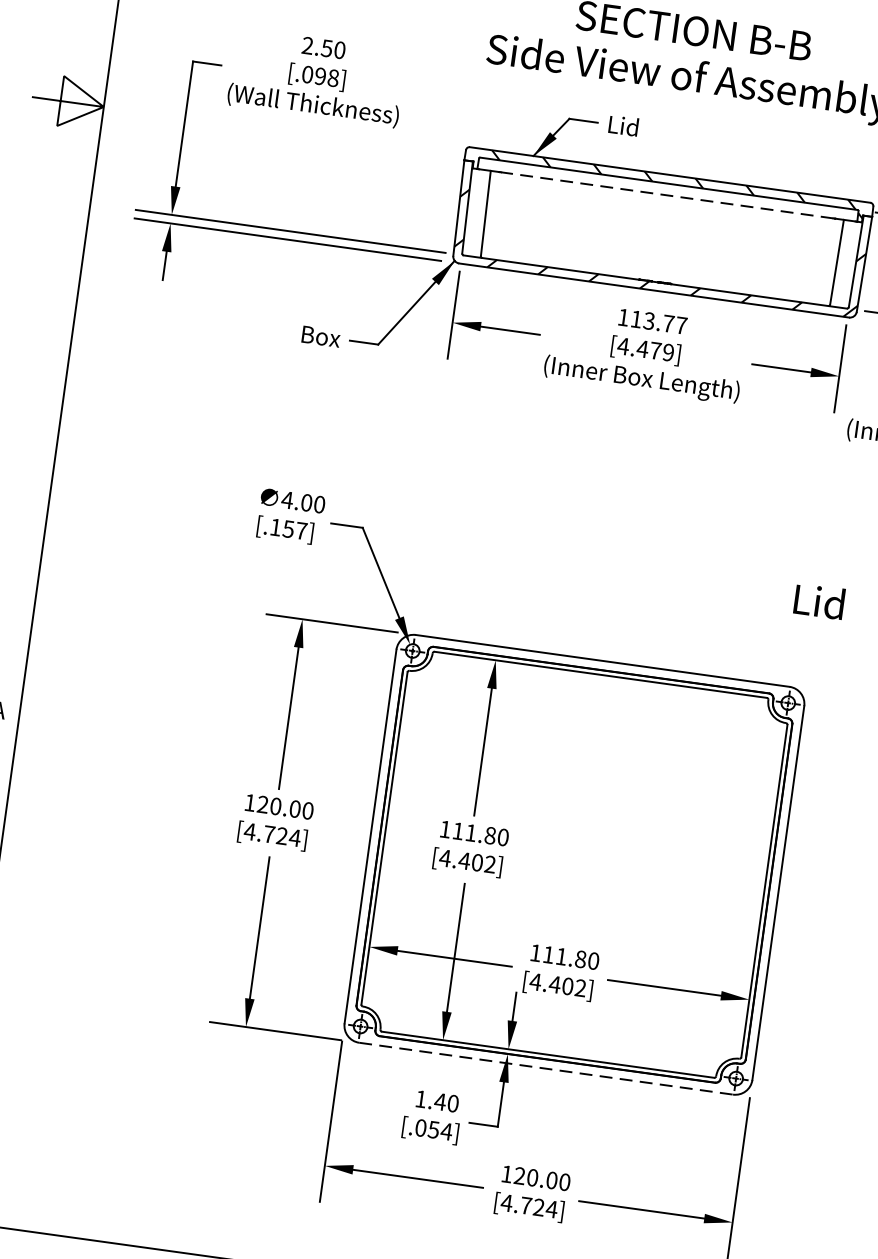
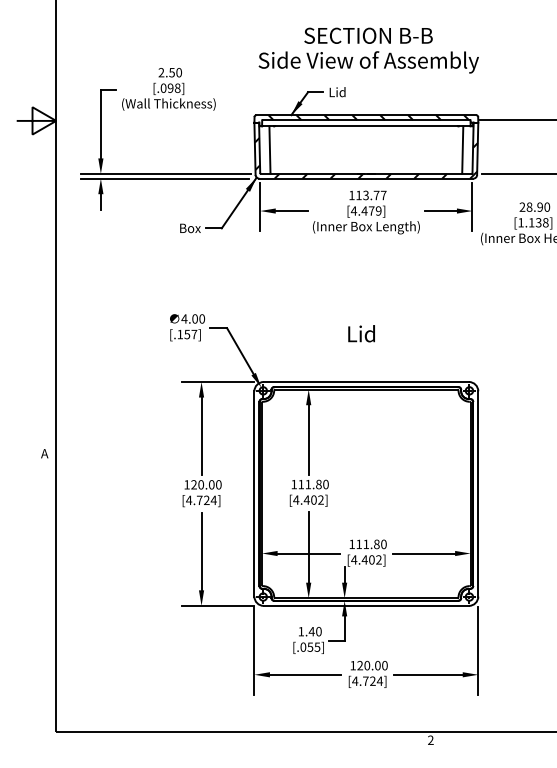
line: (665, 195) -> (365, 126), dashed -> solid
text: (819, 600) -> (361, 333), moved
line: (546, 1068) -> (366, 605), dashed -> solid
text: (446, 1130) -> (317, 646), [.054] -> [.055]

